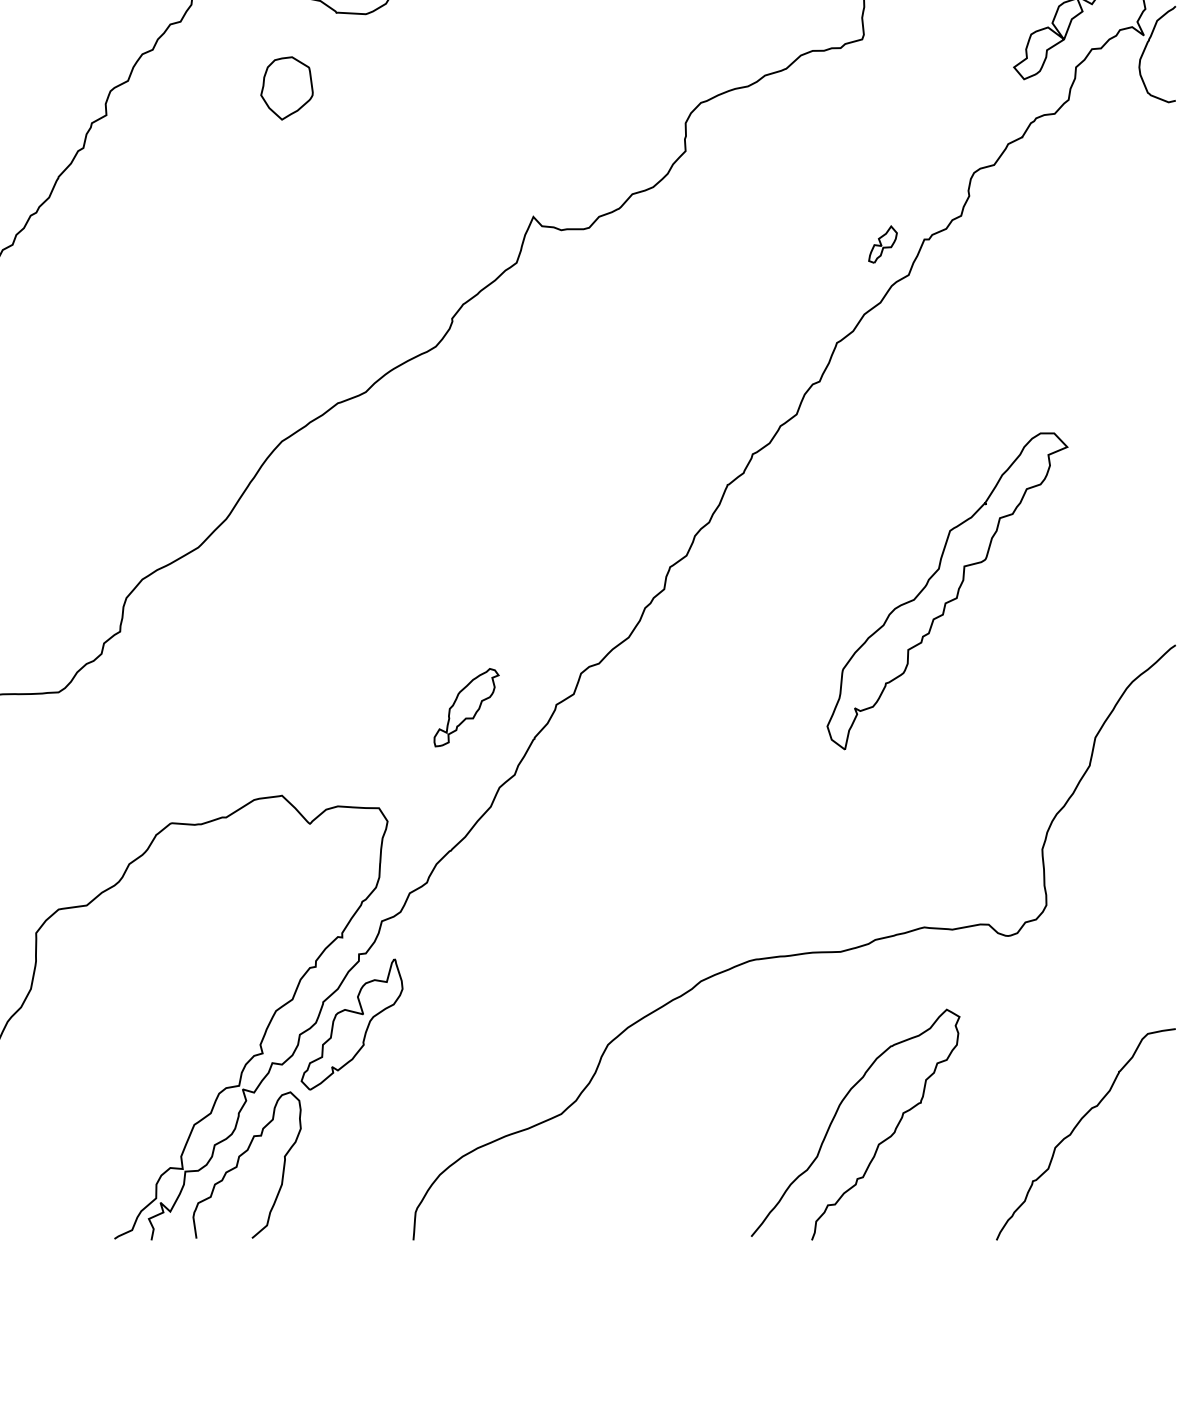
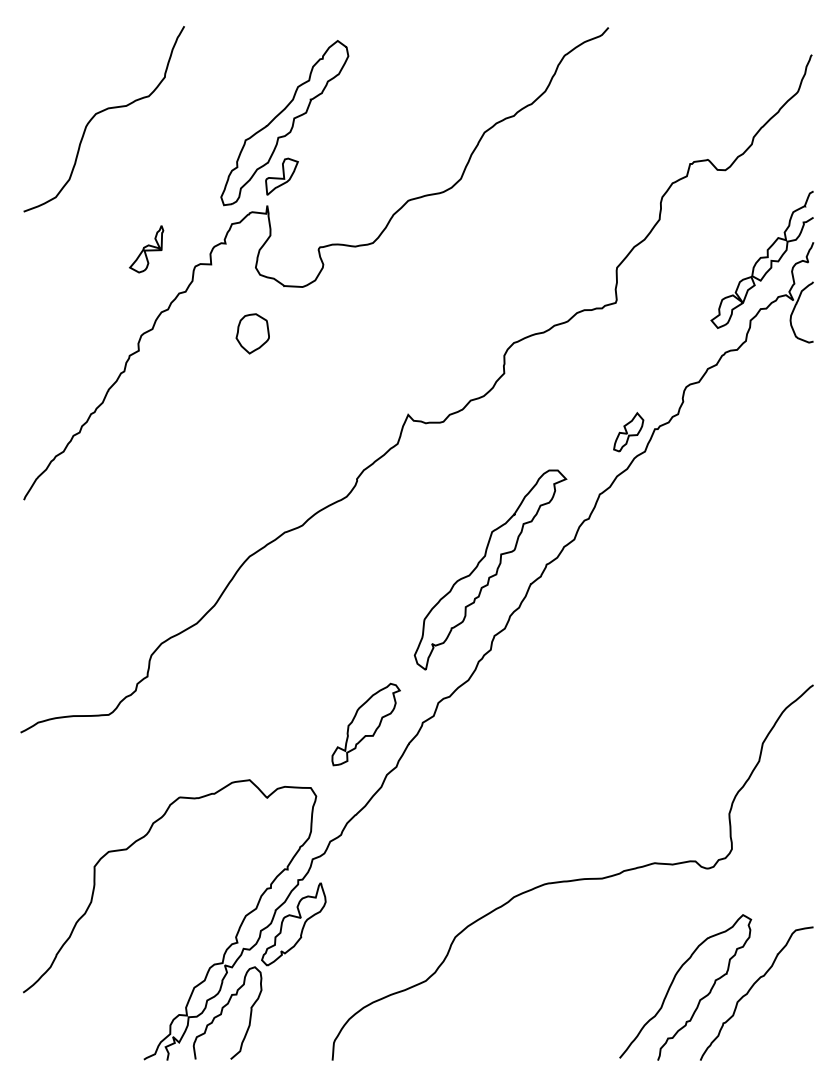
part: (882, 244) -> (628, 432), size x1.67
part: (947, 590) -> (490, 569), moved
part: (465, 707) -> (365, 724), size x1.67
curve: (836, 1116) -> (673, 982), moved

